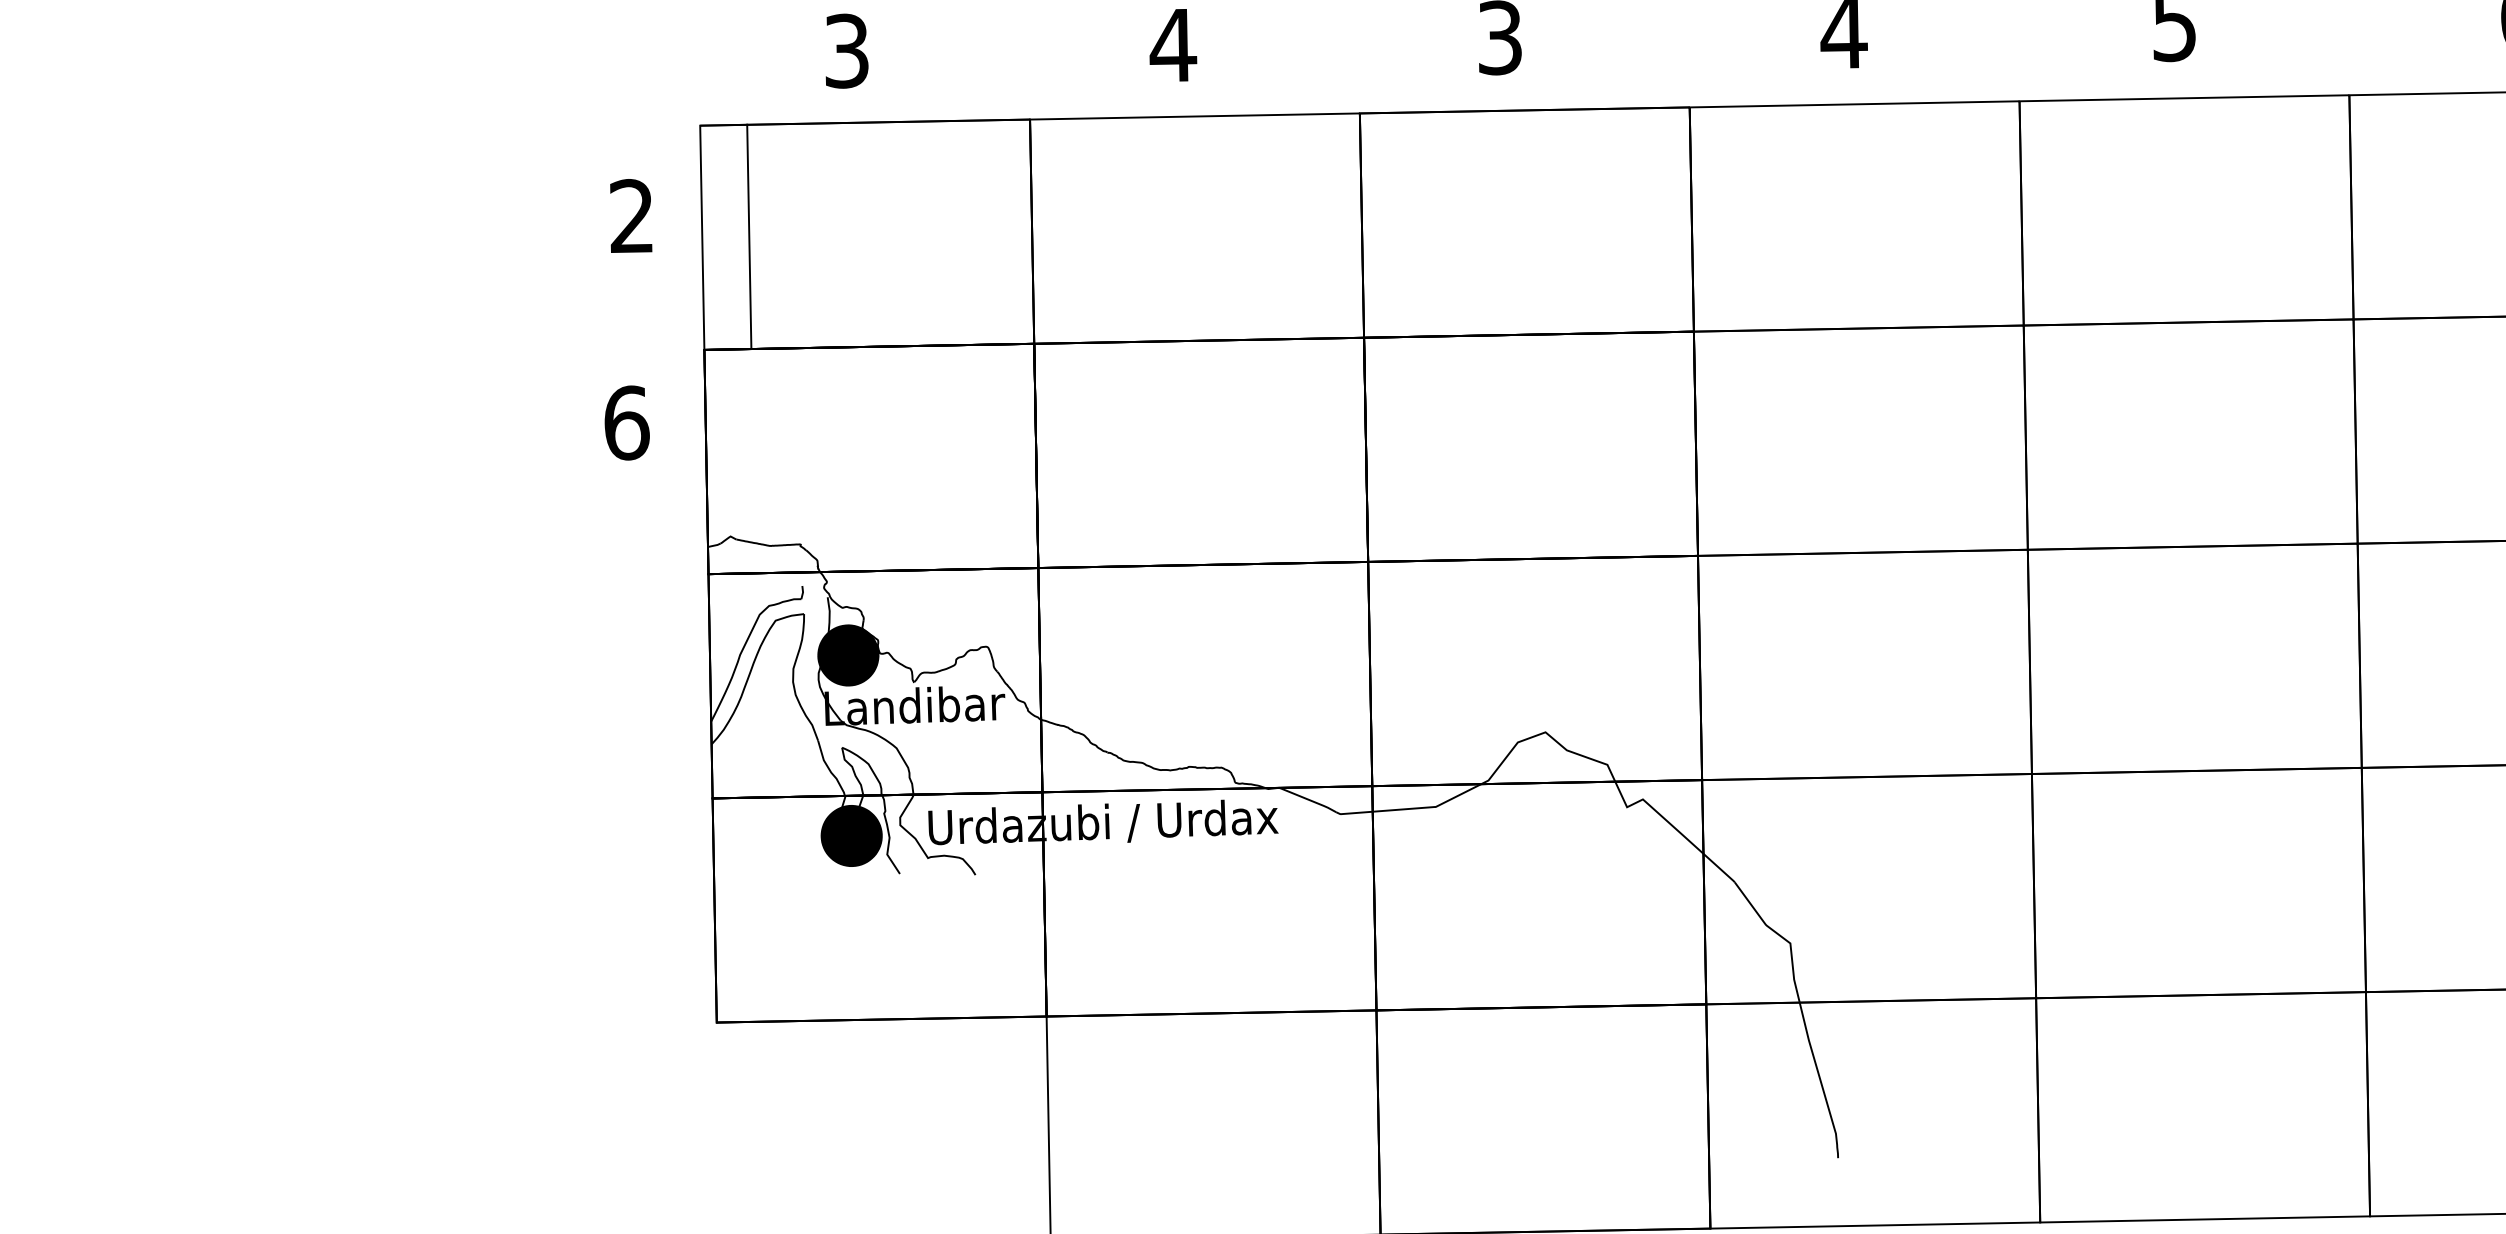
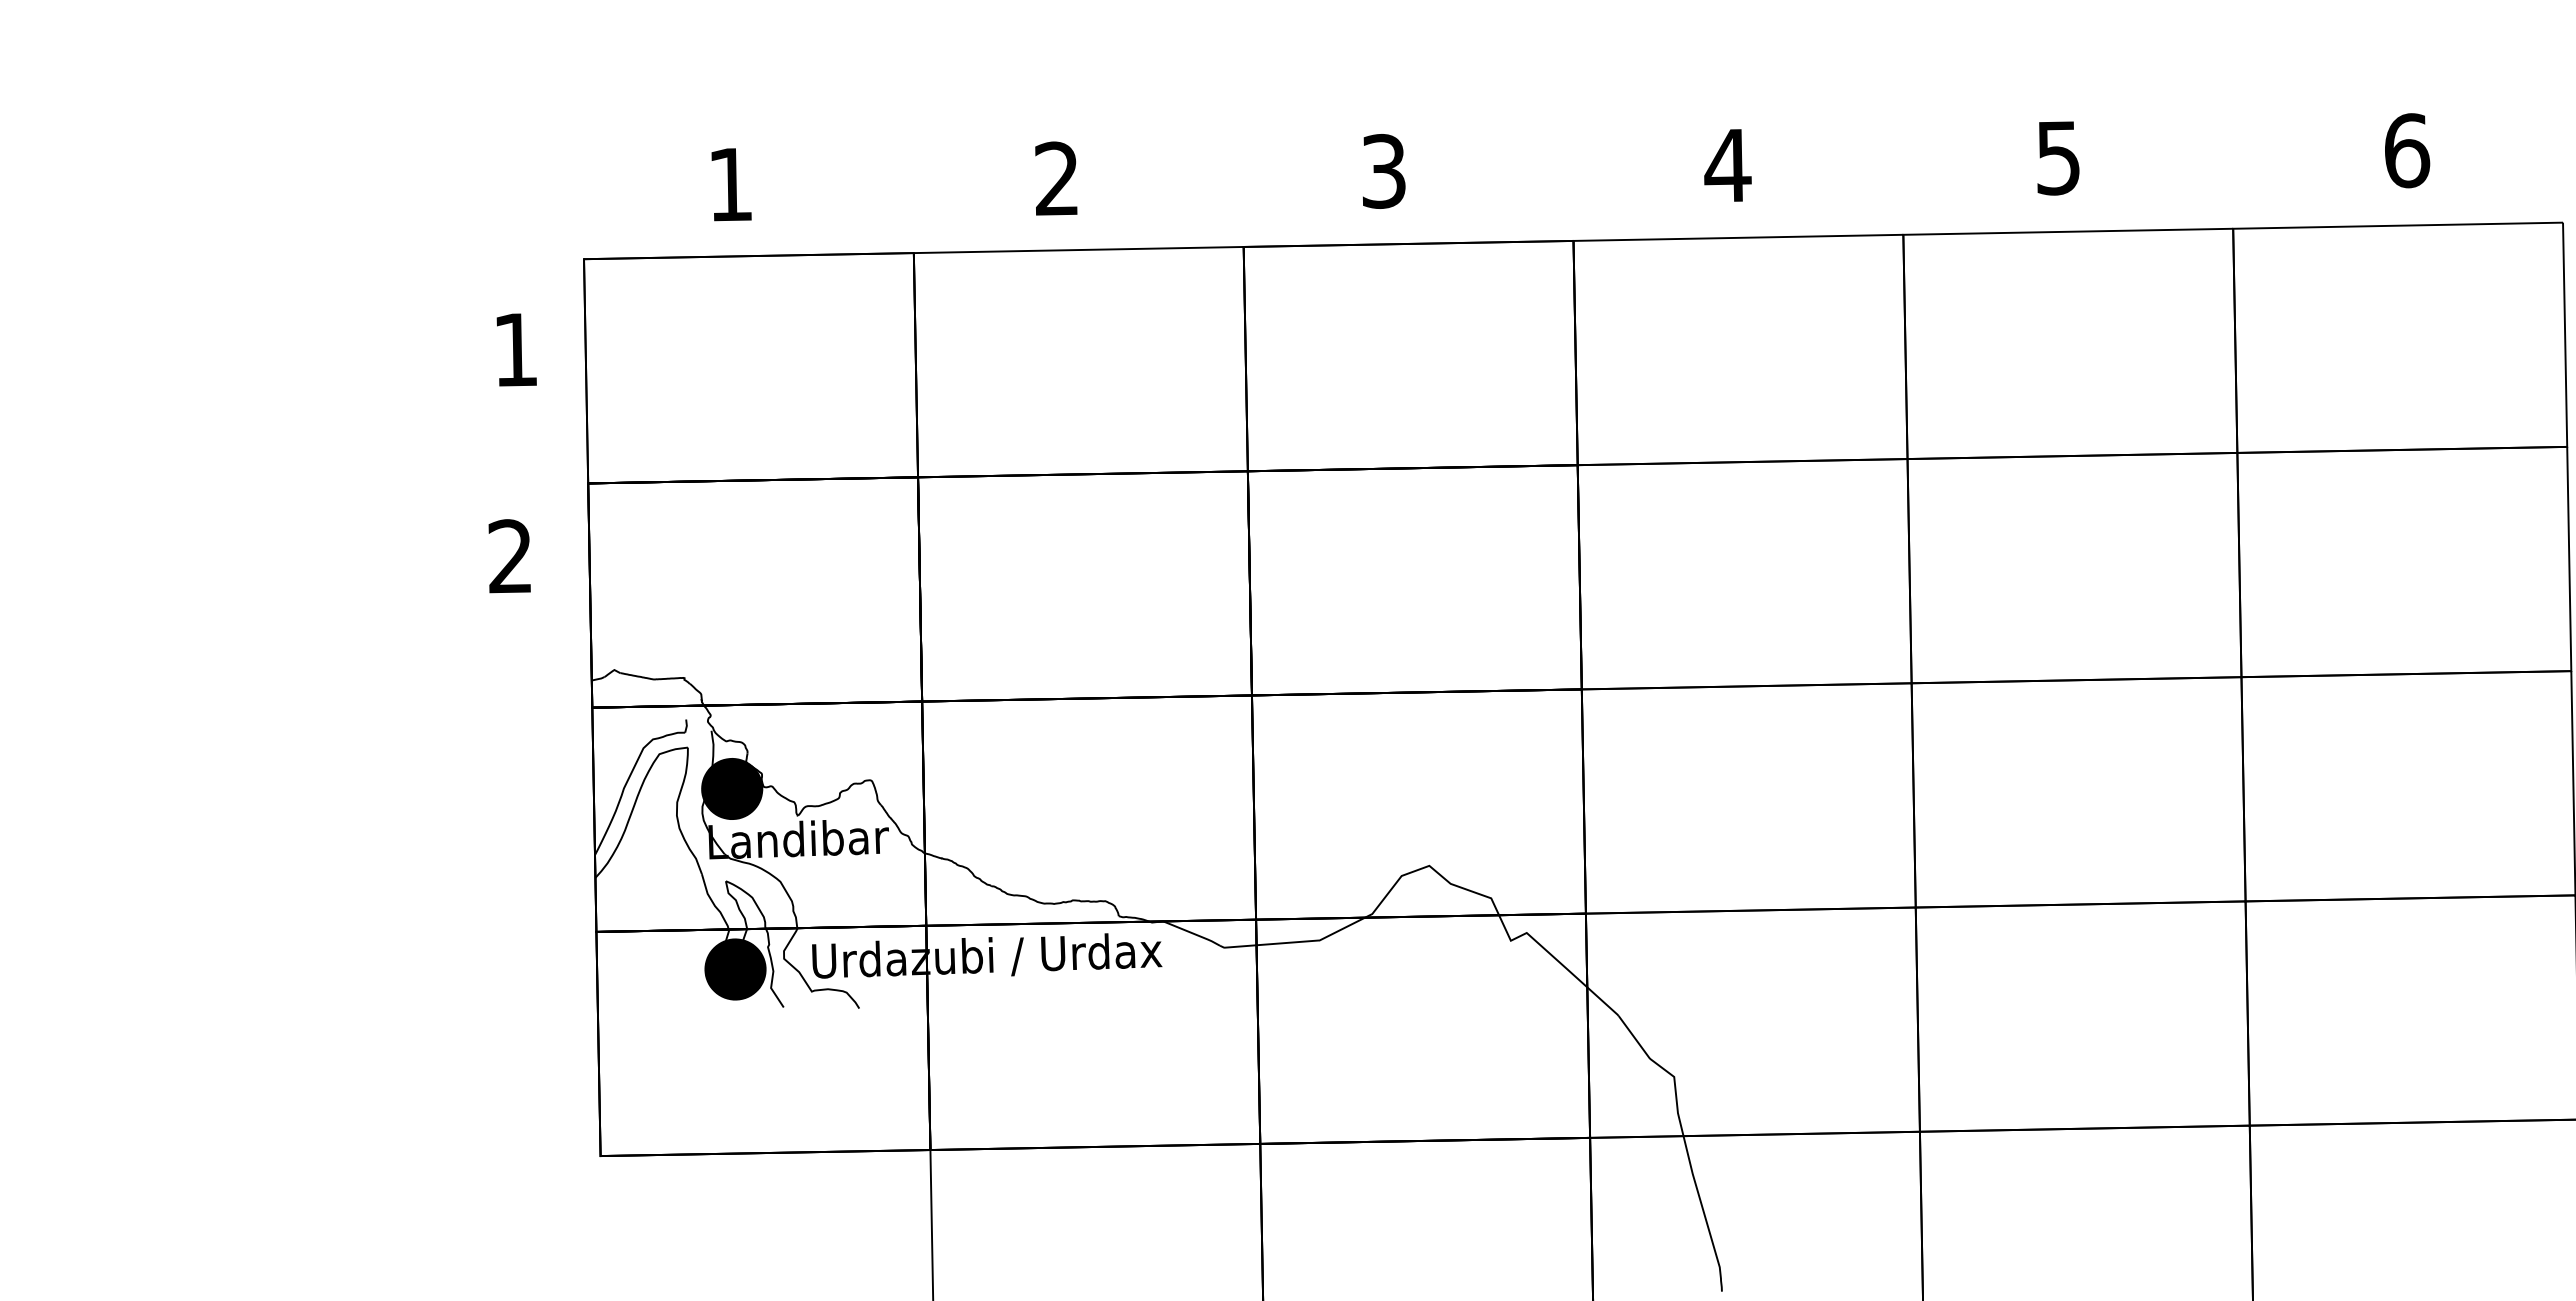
text: (1172, 44) -> (1056, 178), 4 -> 2
text: (846, 50) -> (730, 184), 3 -> 1
text: (631, 215) -> (515, 349), 2 -> 1
line: (749, 236) -> (586, 371), moved
text: (626, 422) -> (510, 556), 6 -> 2

